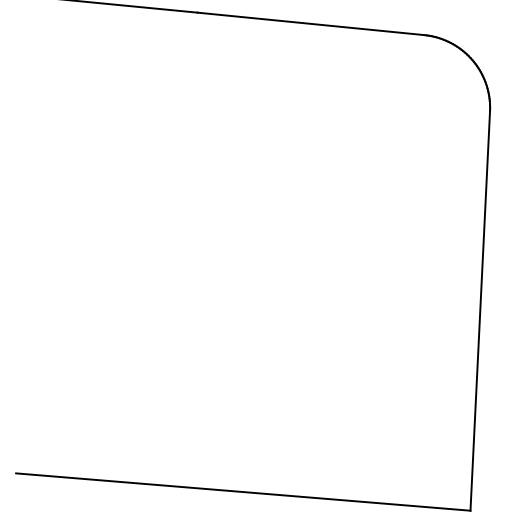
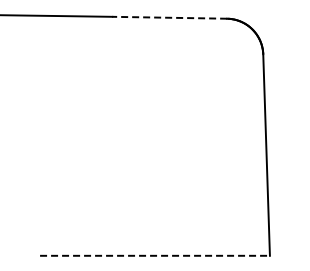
line: (310, 23) -> (169, 17), solid -> dashed
line: (244, 491) -> (155, 255), solid -> dashed

